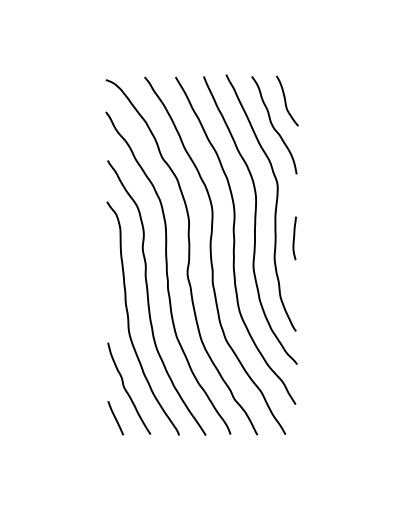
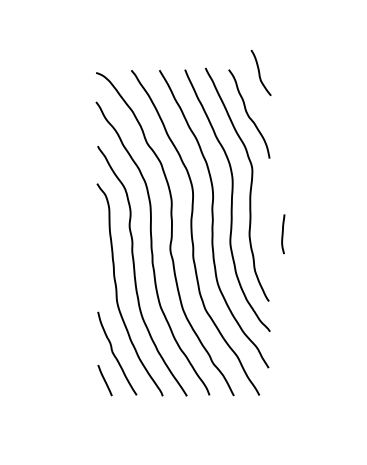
curve: (286, 100) -> (260, 72), moved
curve: (294, 238) -> (283, 234), moved

